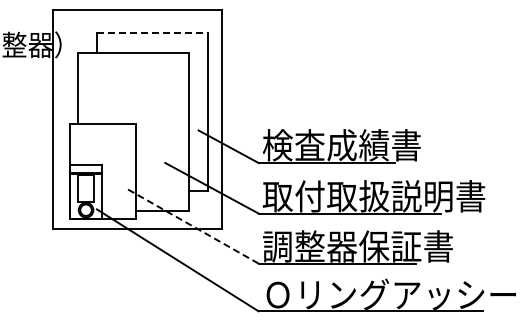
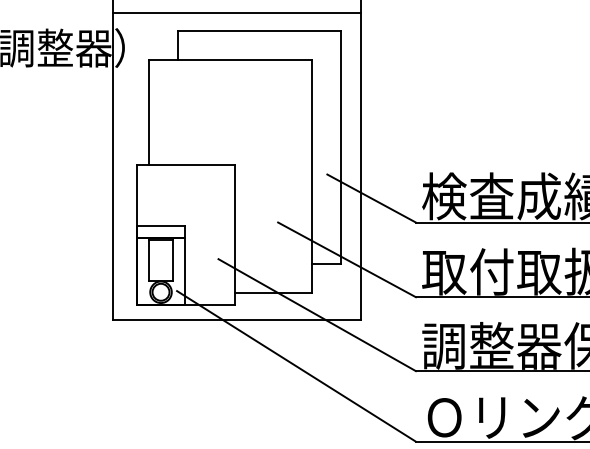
line: (137, 21) -> (237, 13), added
line: (153, 33) -> (260, 31), dashed -> solid
line: (191, 225) -> (316, 314), dashed -> solid

